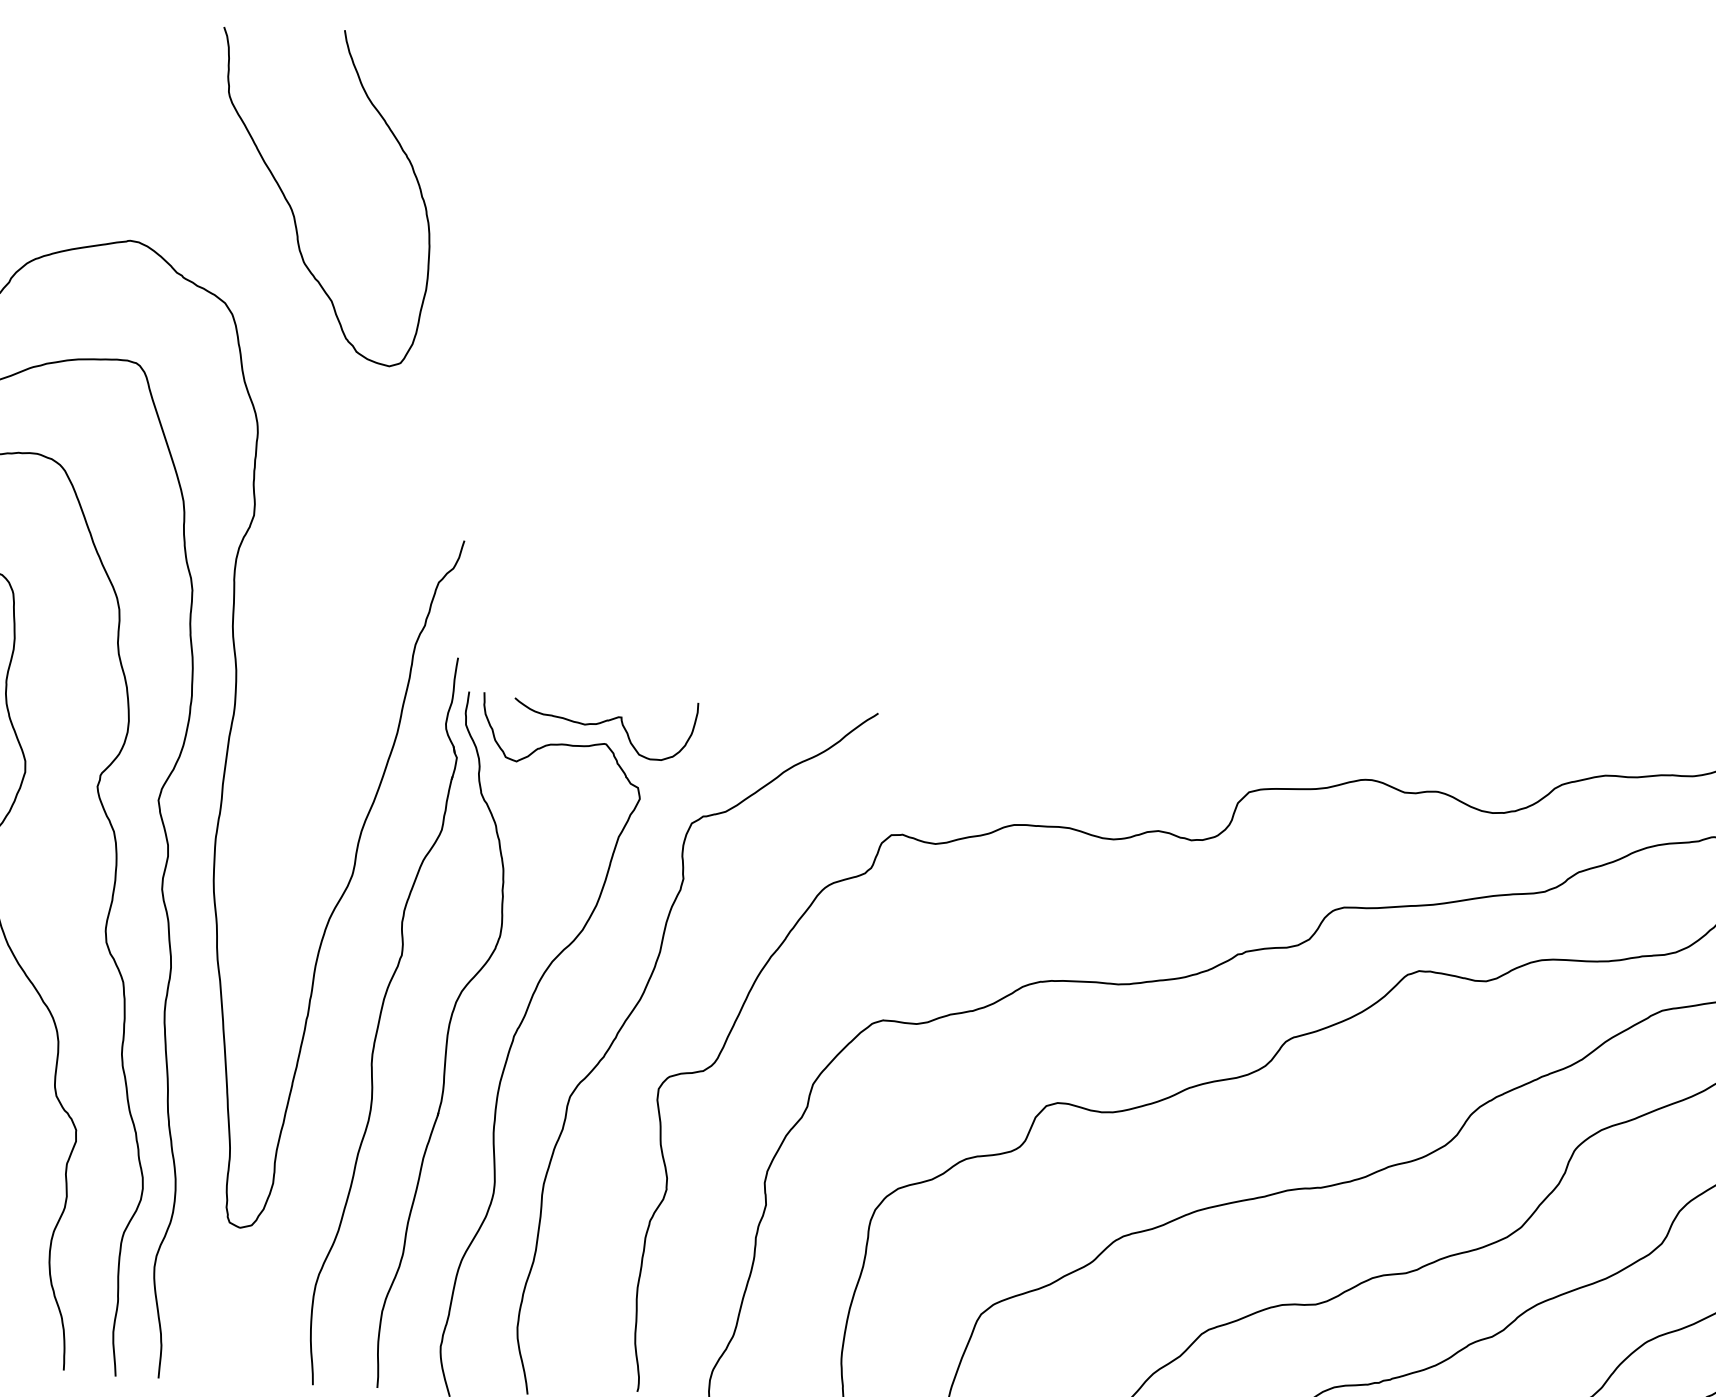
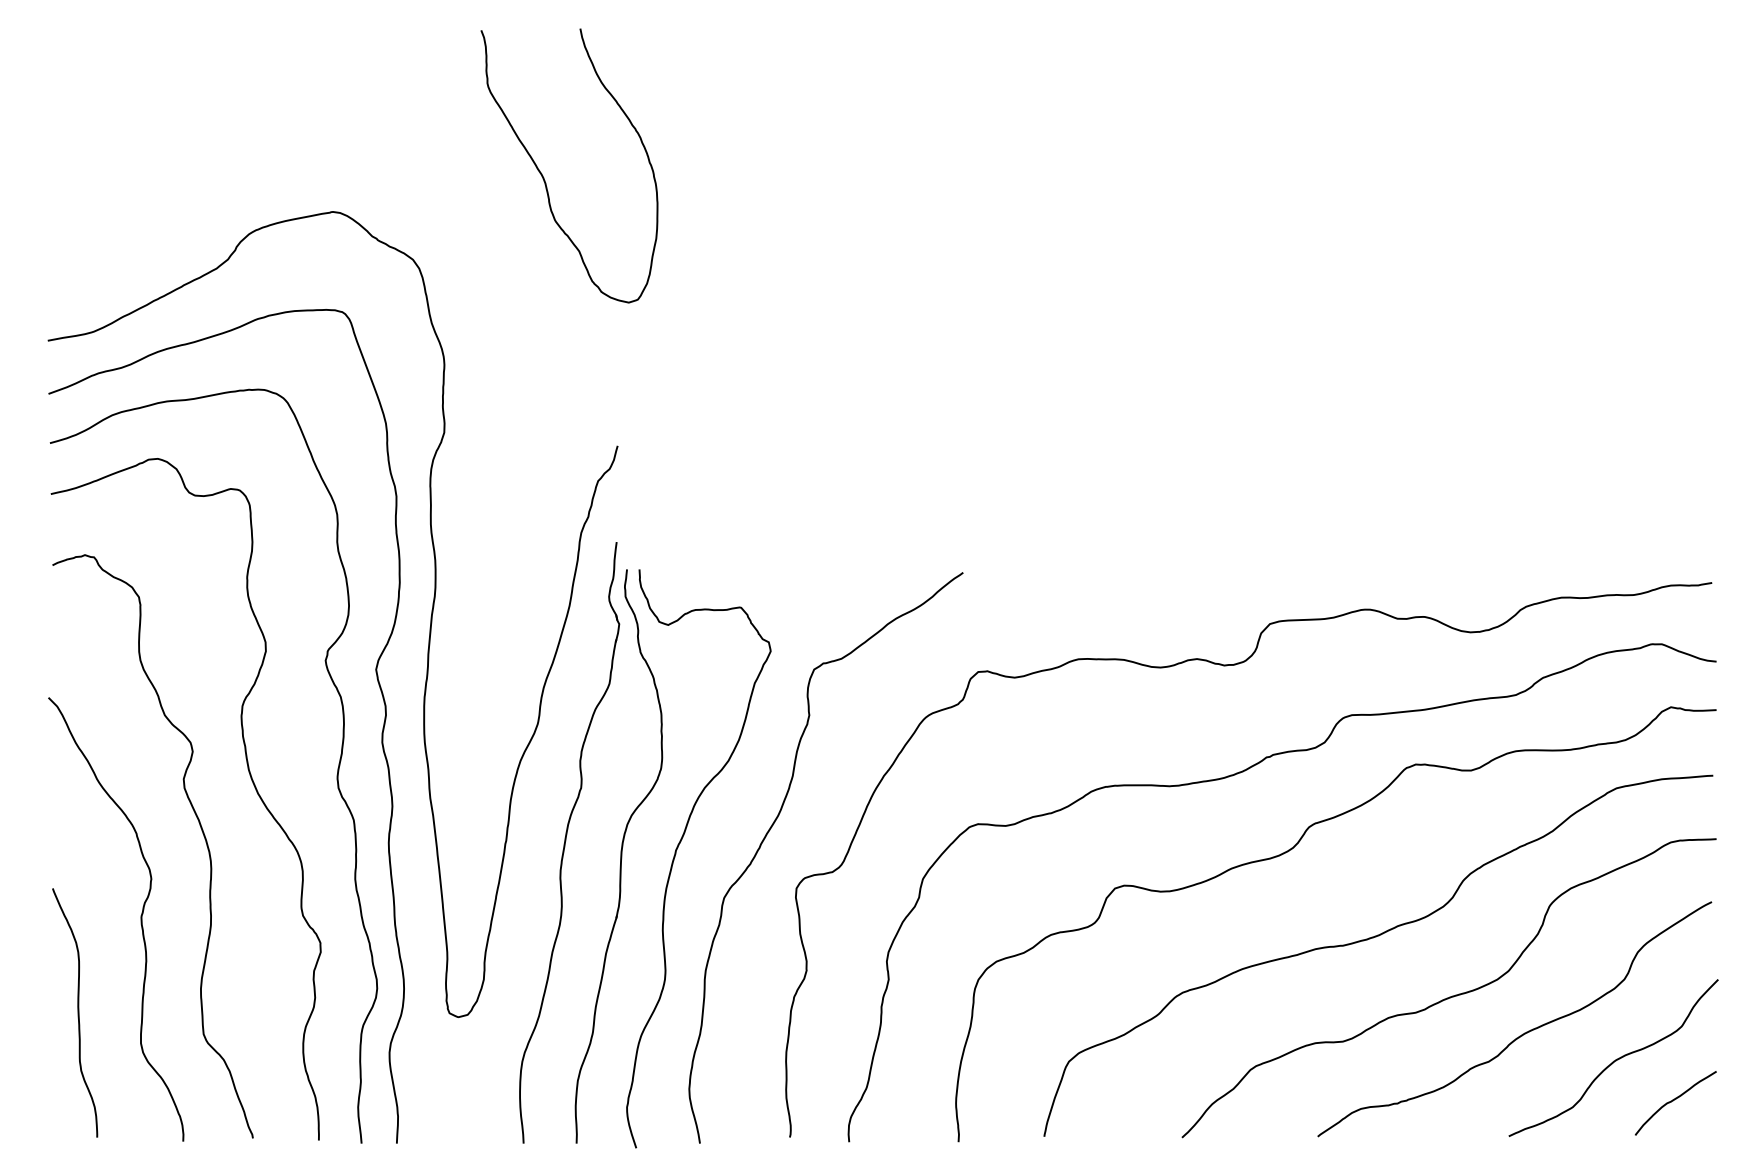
curve: (293, 209) -> (544, 177), moved
curve: (603, 723) -> (738, 590), removed

